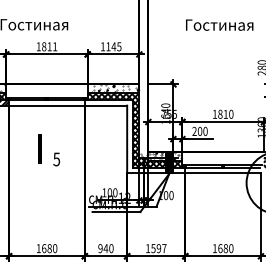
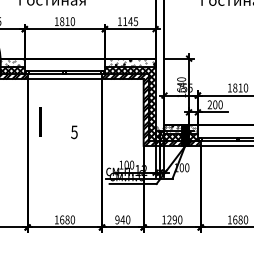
text: (55, 46) -> (73, 21), 1811 -> 1810
hatch: (134, 136) -> (150, 109), added
line: (39, 148) -> (39, 121), moved
text: (158, 248) -> (174, 219), 1597 -> 1290

